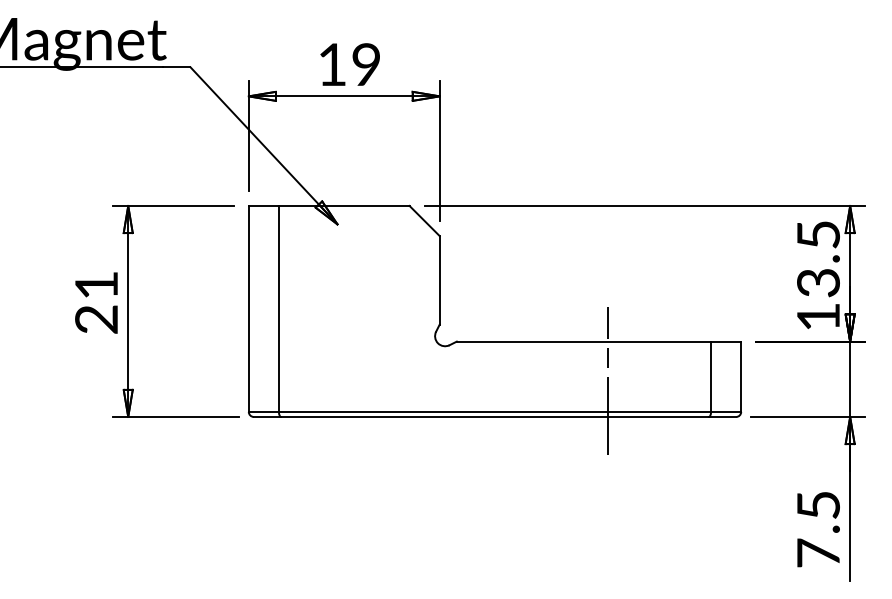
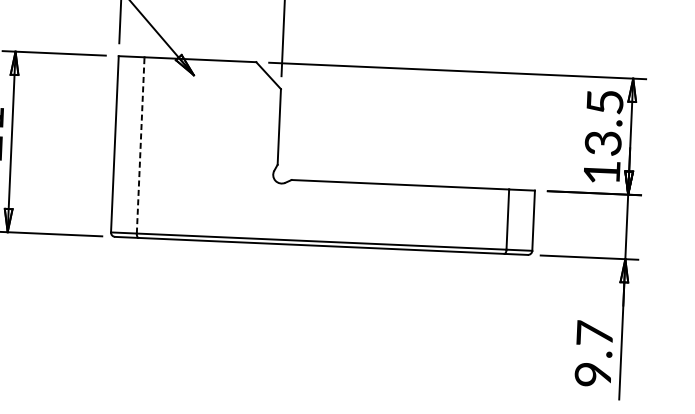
line: (278, 308) -> (140, 145), solid -> dashed
line: (608, 380) -> (419, 218), removed
text: (818, 528) -> (594, 353), 7.5 -> 9.7

